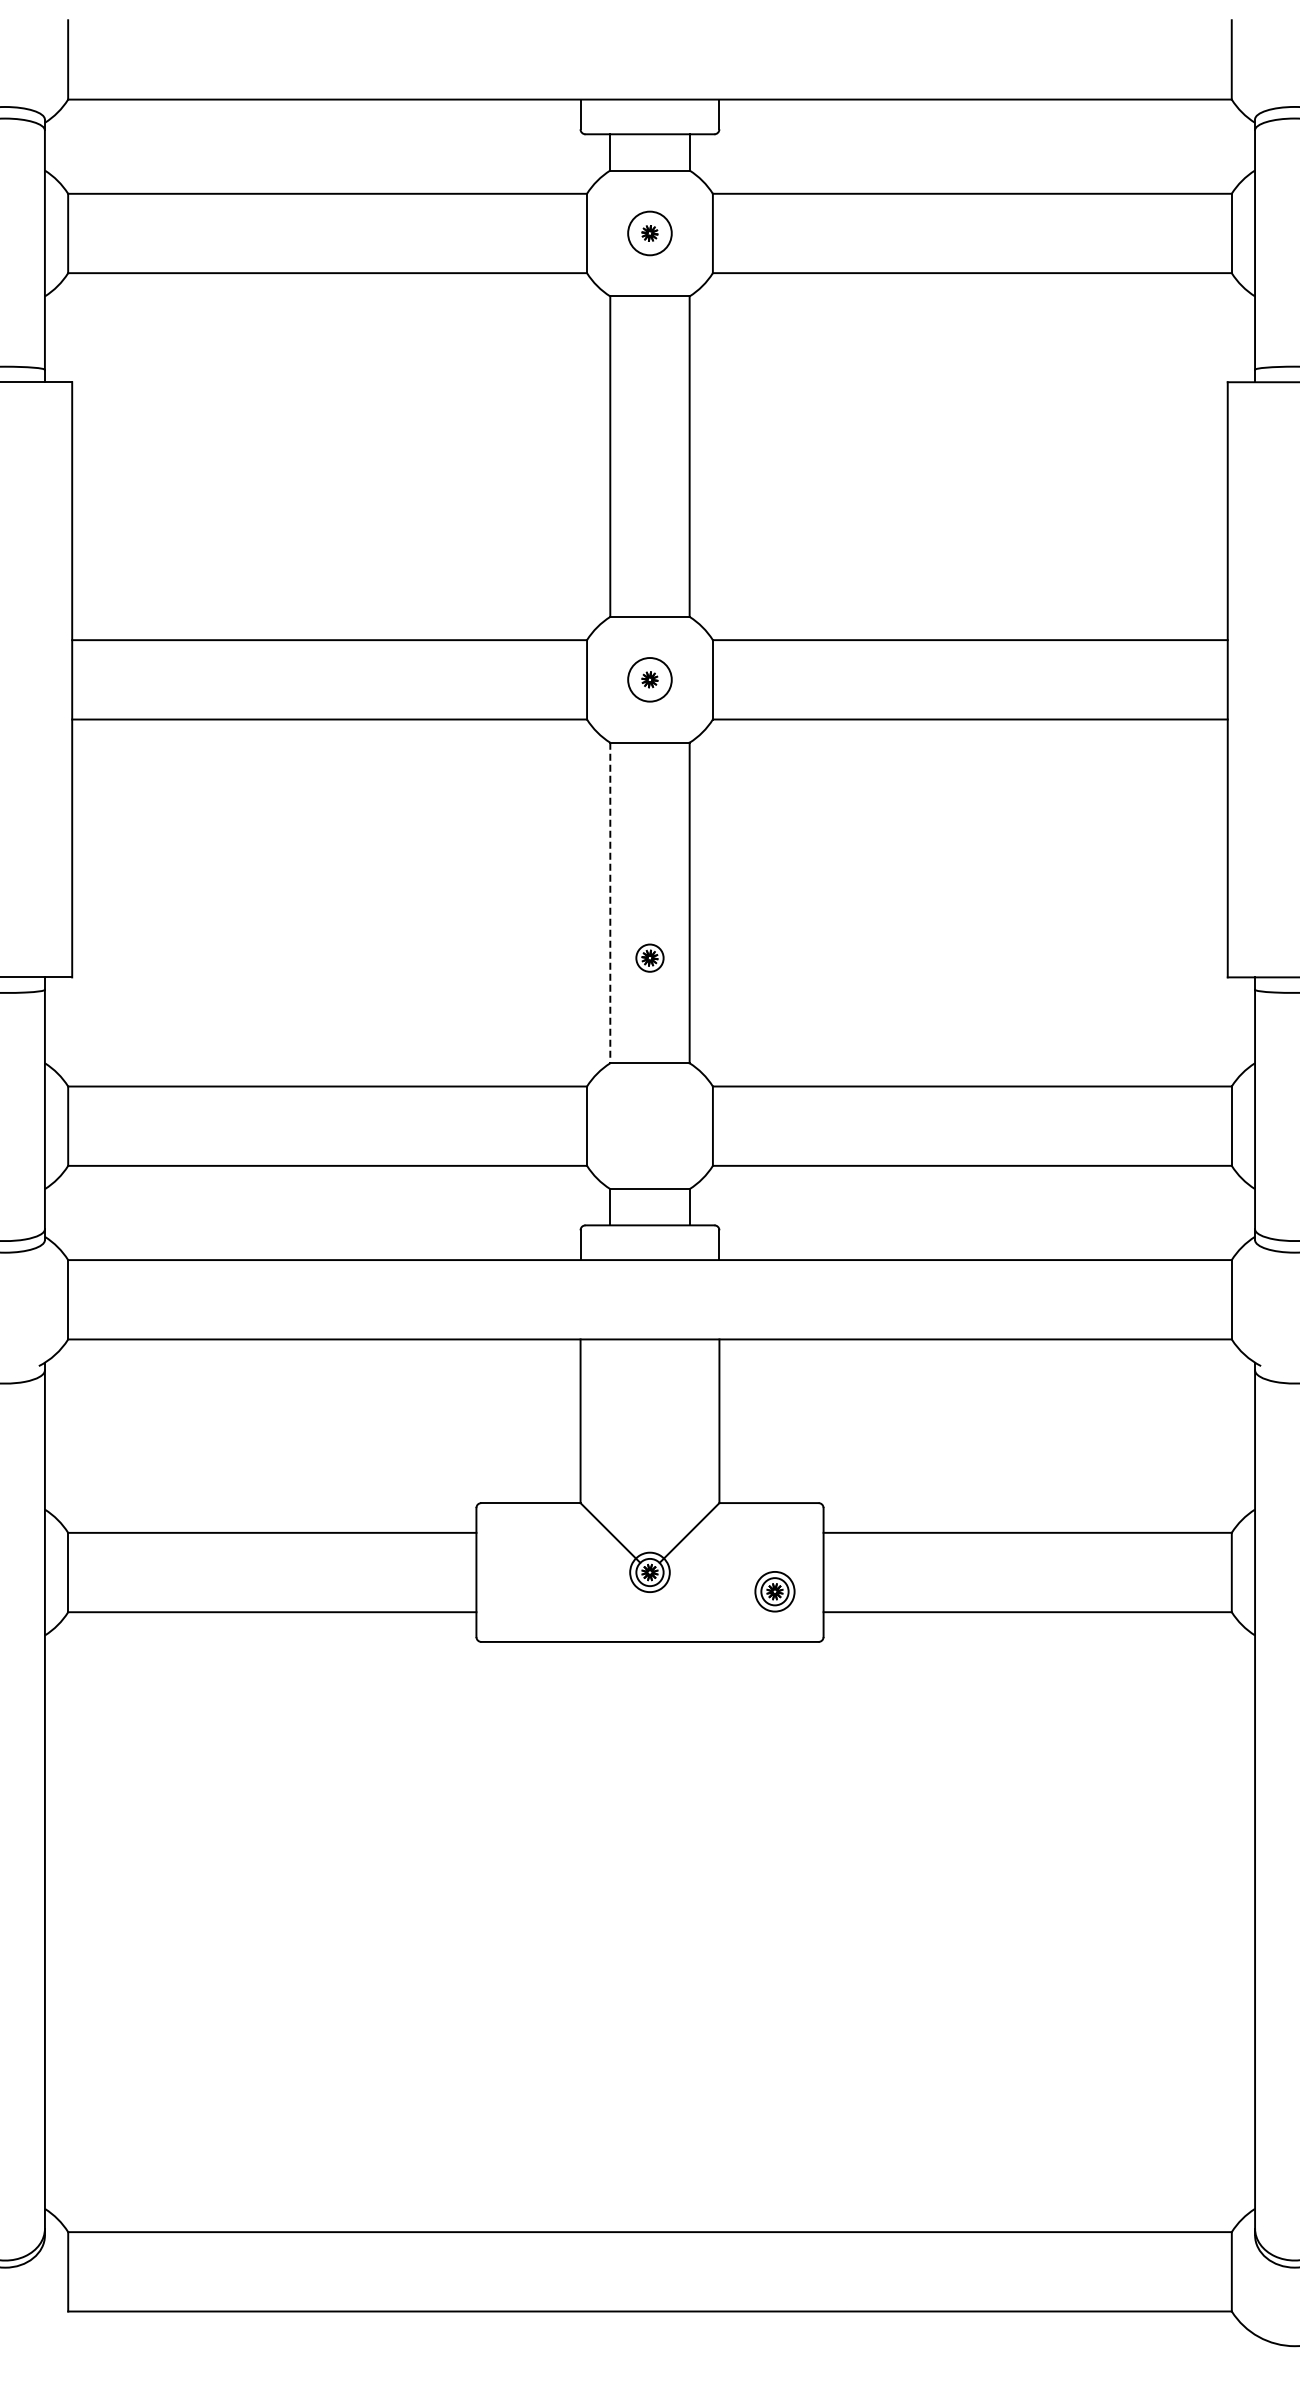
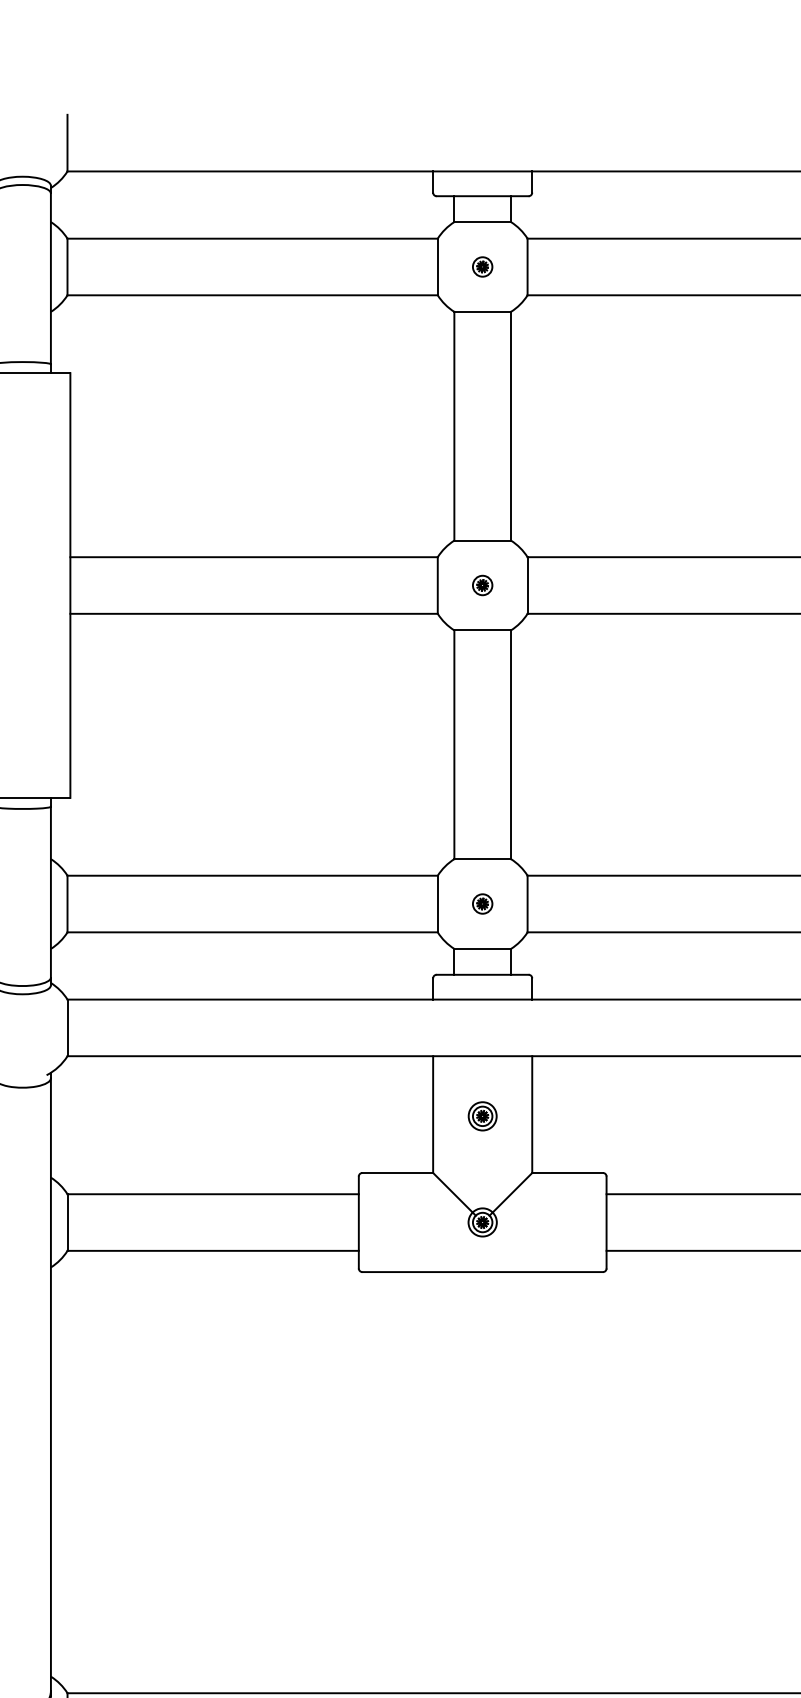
circle: (649, 233) -> (482, 267), size x0.62
circle: (649, 679) -> (482, 585), size x0.62
line: (610, 903) -> (454, 745), dashed -> solid
part: (649, 957) -> (482, 903), moved
part: (774, 1591) -> (482, 1116), moved

